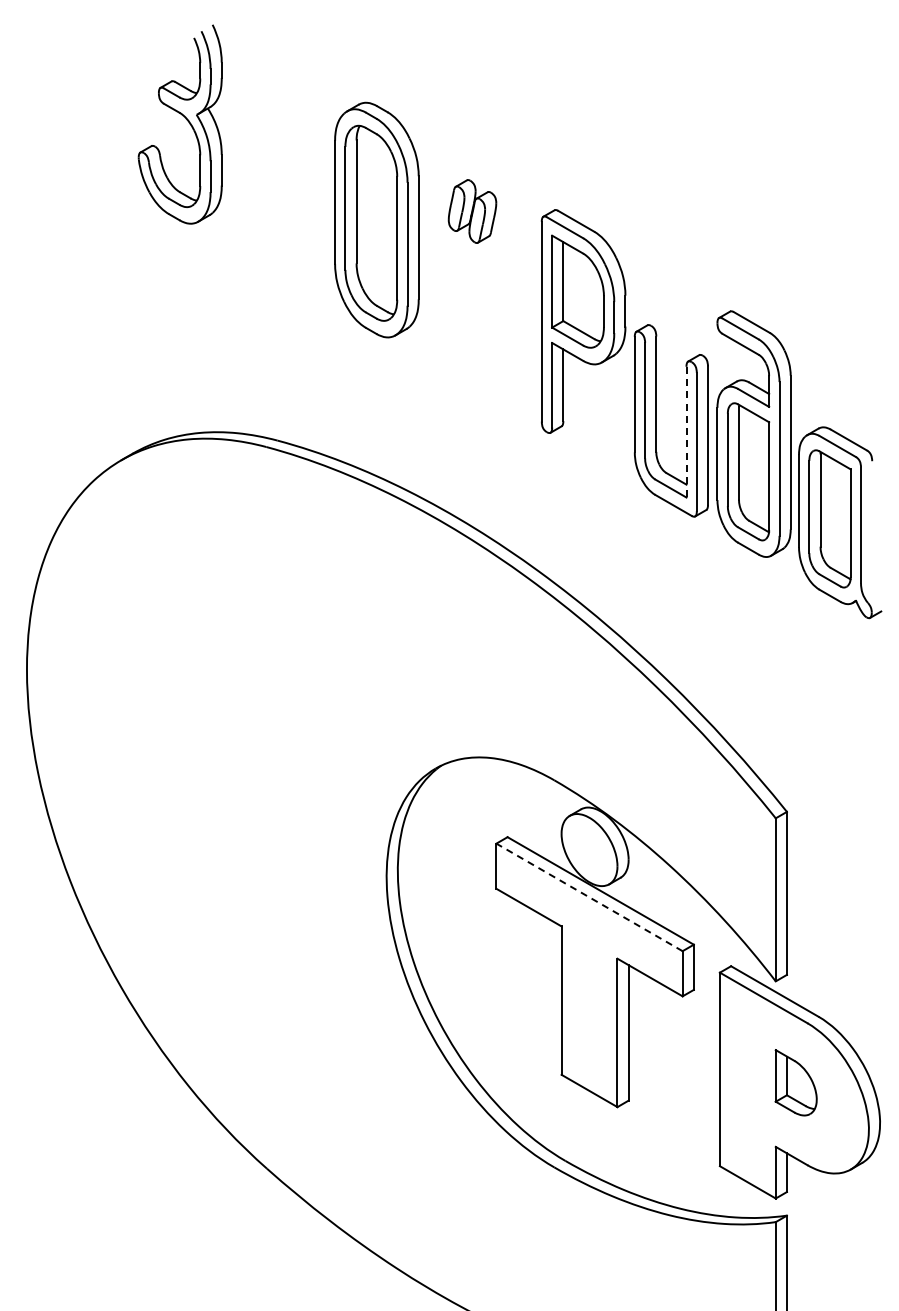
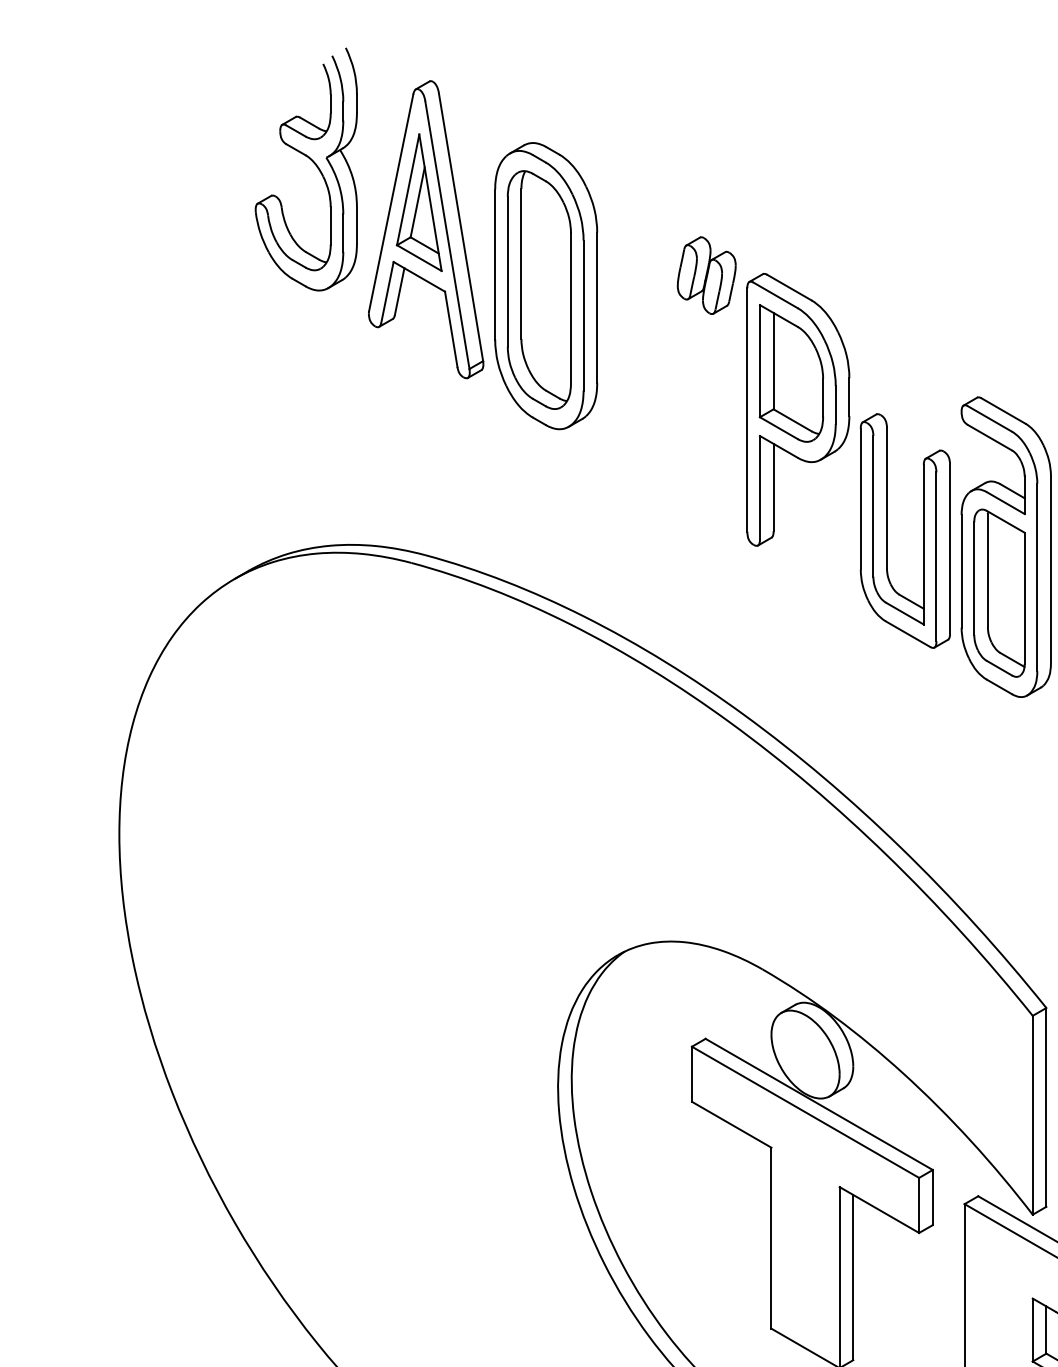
part: (278, 173) -> (426, 229), added
part: (472, 211) -> (706, 275), moved
line: (686, 432) -> (923, 545), dashed -> solid
line: (589, 897) -> (805, 1112), dashed -> solid

